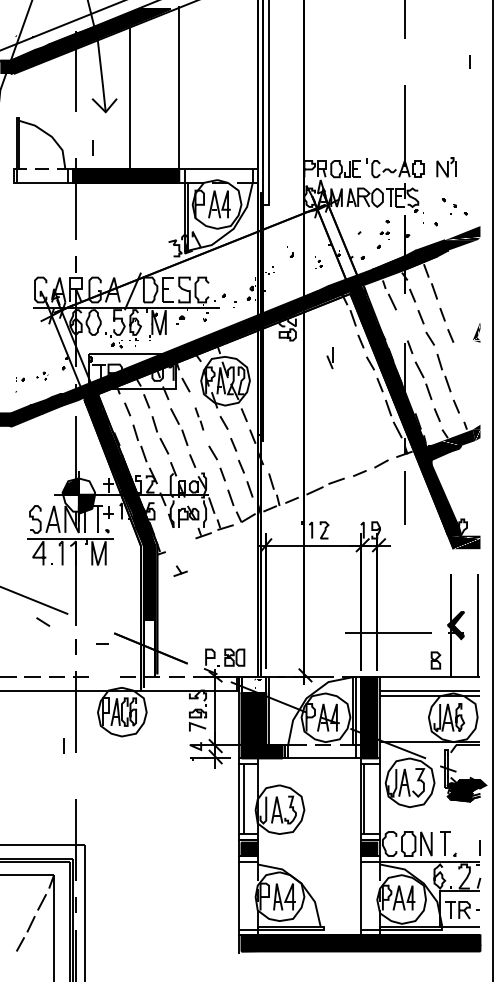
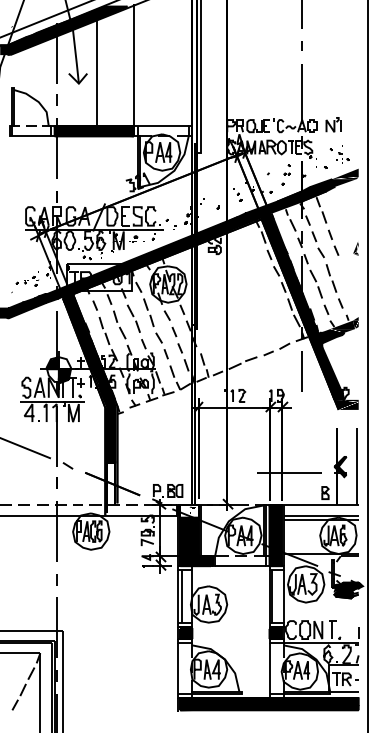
line: (469, 61) -> (301, 45), moved
line: (92, 147) -> (56, 99), moved
part: (290, 251) -> (216, 204), moved
part: (318, 262) -> (237, 195), size x1.67
part: (329, 358) -> (299, 239), moved
part: (42, 374) -> (31, 279), size x1.67
part: (199, 418) -> (148, 312), size x1.67
part: (180, 570) -> (134, 403), moved
line: (43, 621) -> (68, 465), moved
line: (102, 643) -> (77, 505), moved
line: (63, 745) -> (56, 579), moved

